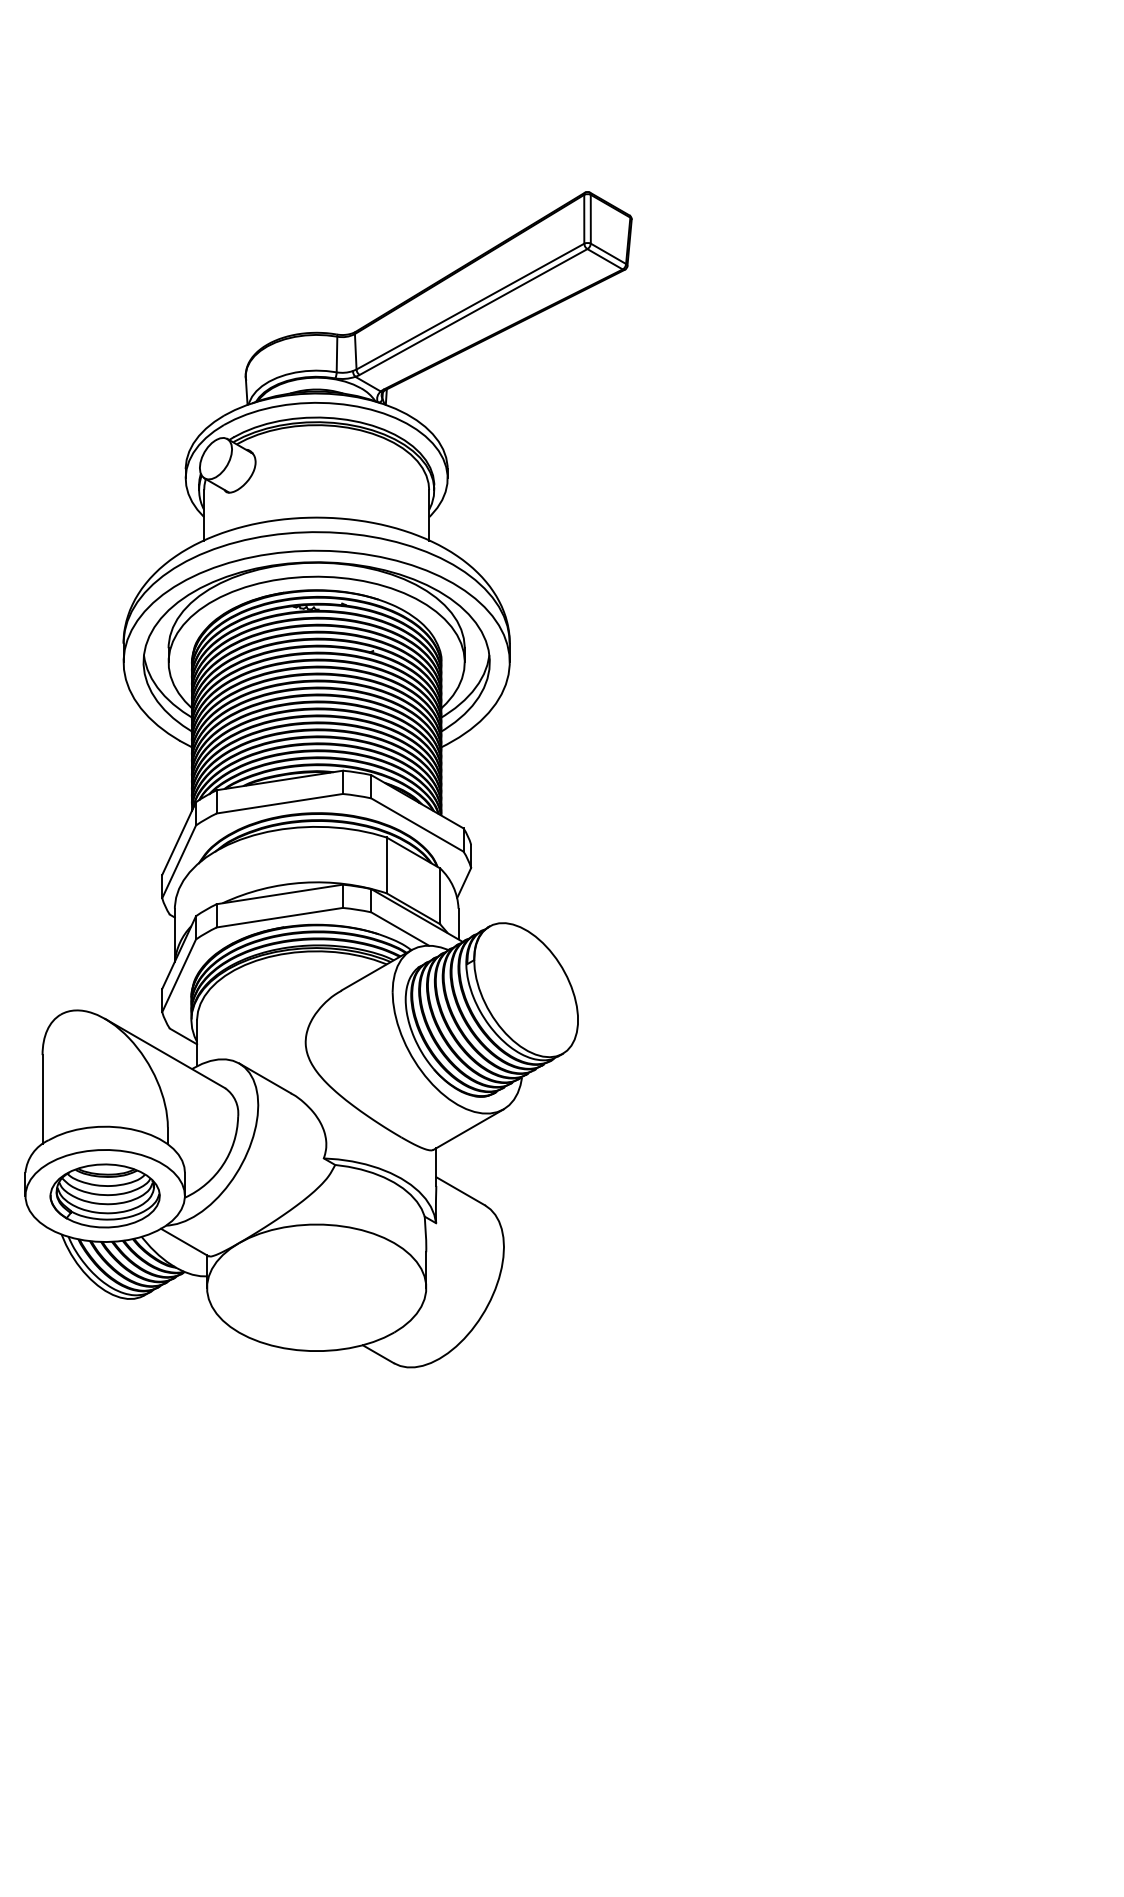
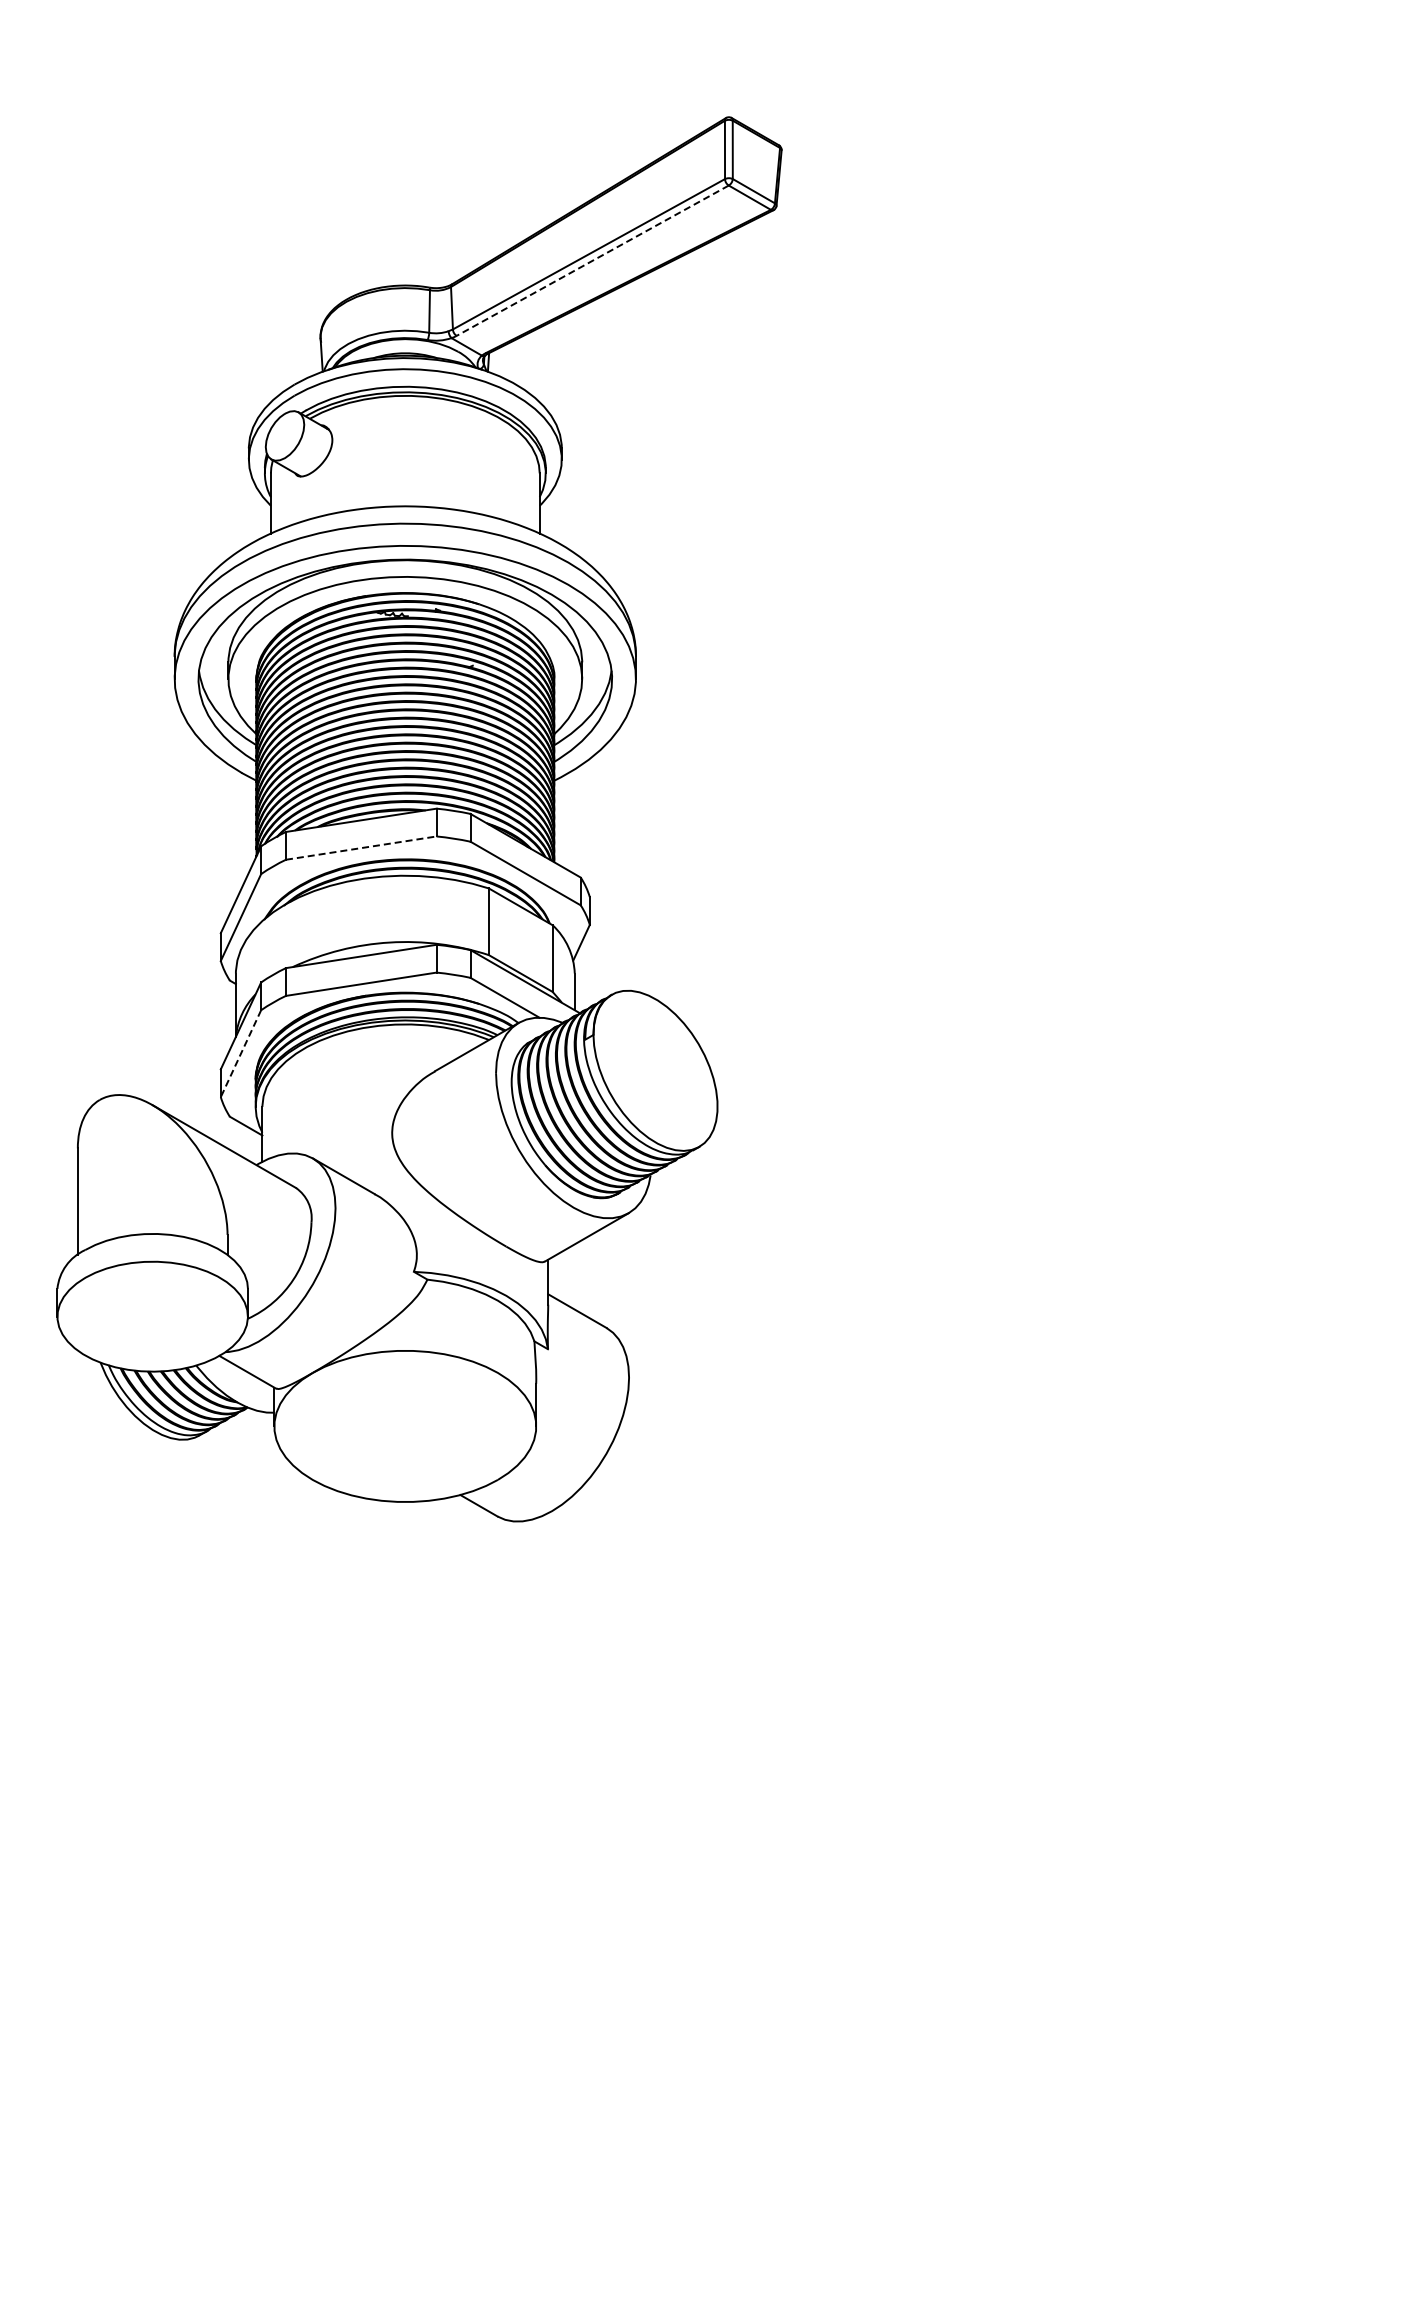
line: (473, 311) -> (592, 260), solid -> dashed
line: (280, 804) -> (361, 848), solid -> dashed
line: (179, 975) -> (241, 1053), solid -> dashed
part: (105, 1195) -> (152, 1316), removed

